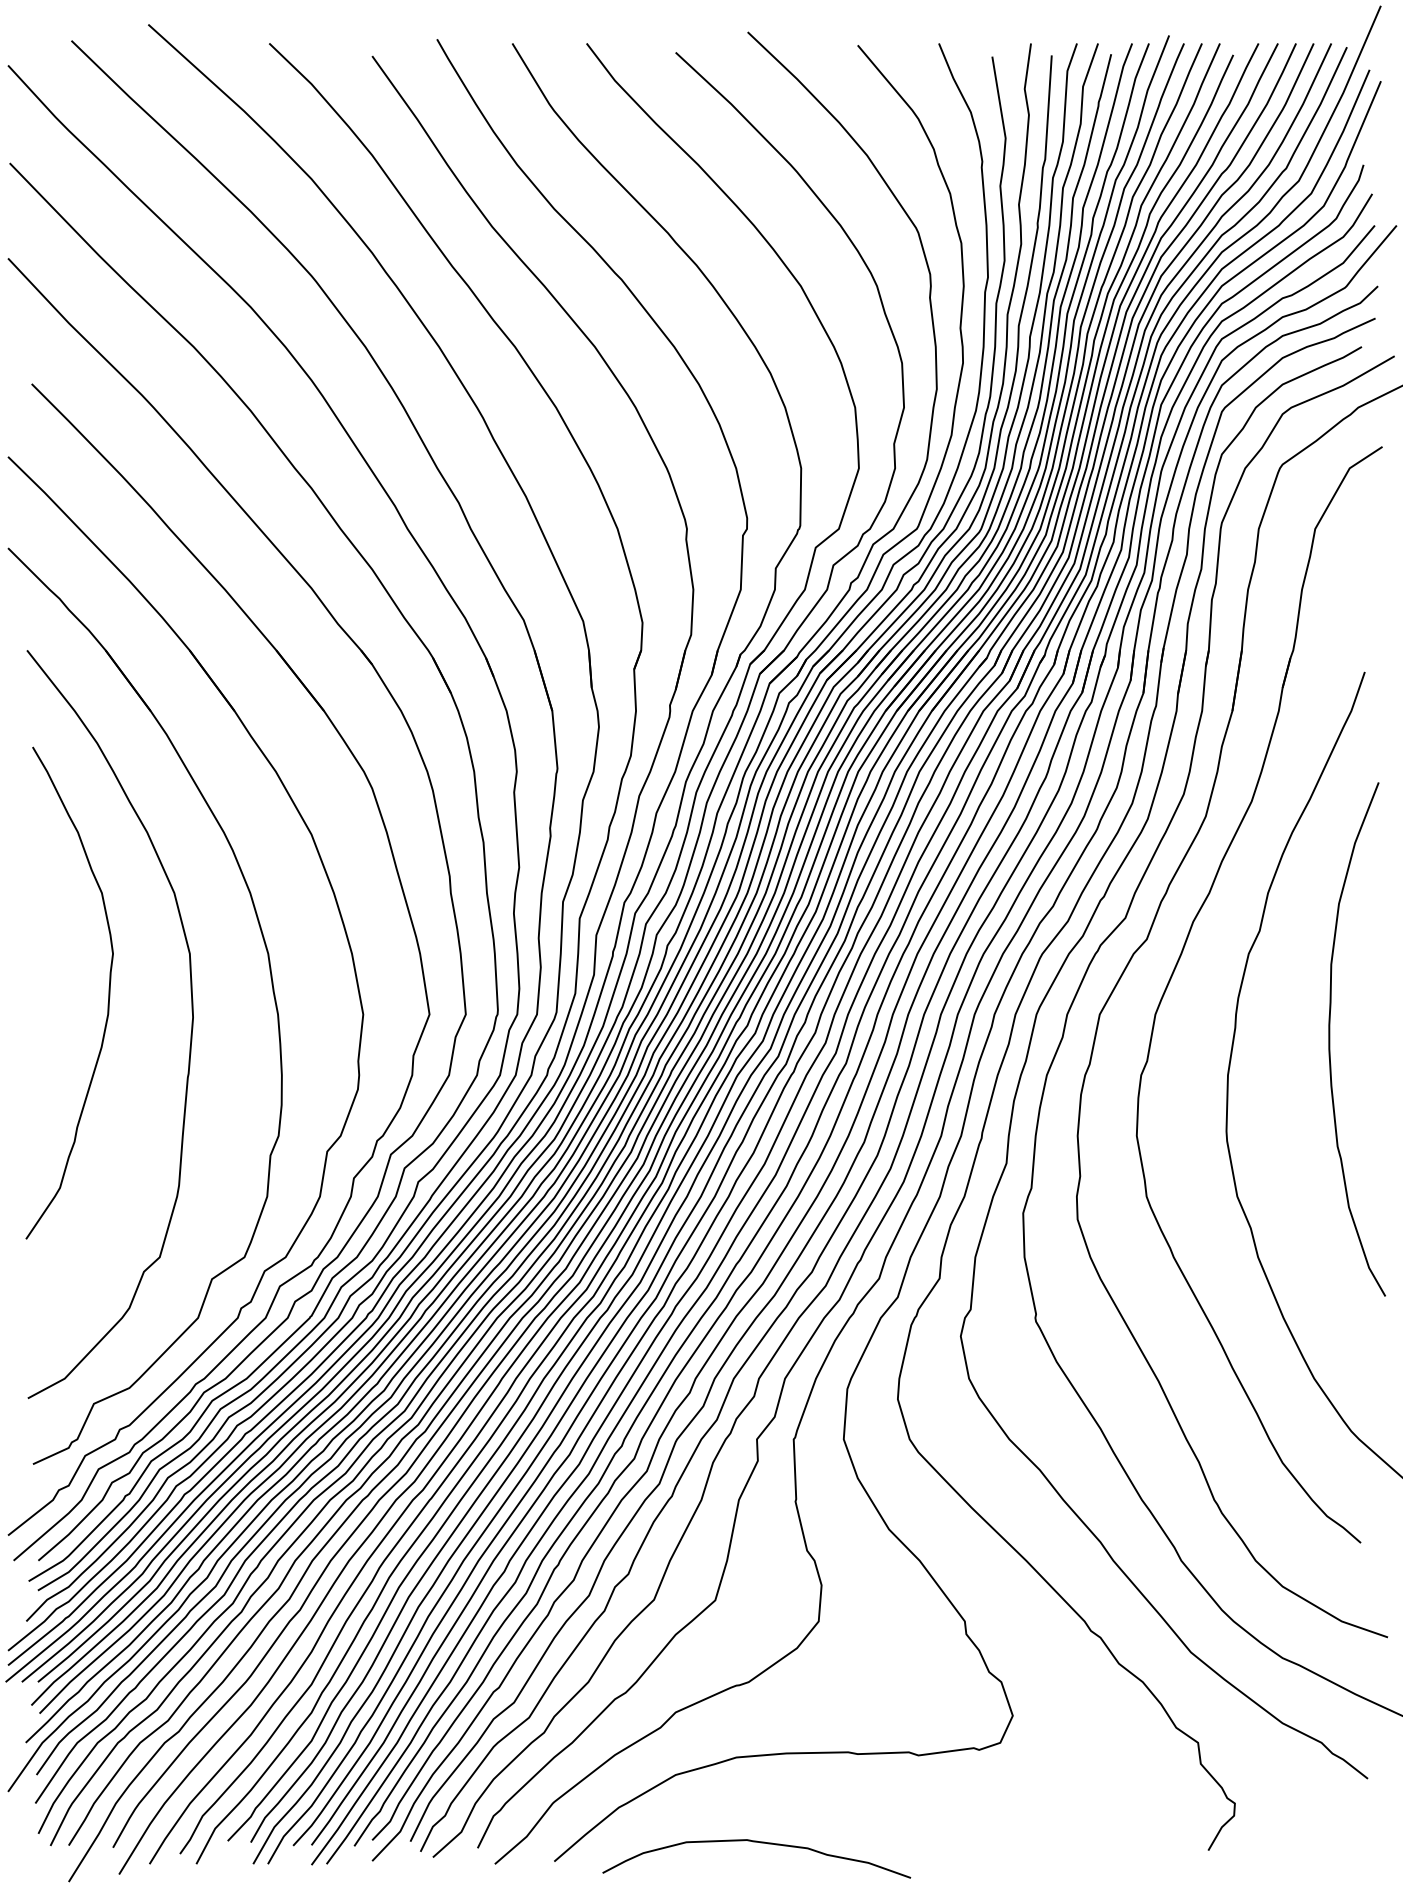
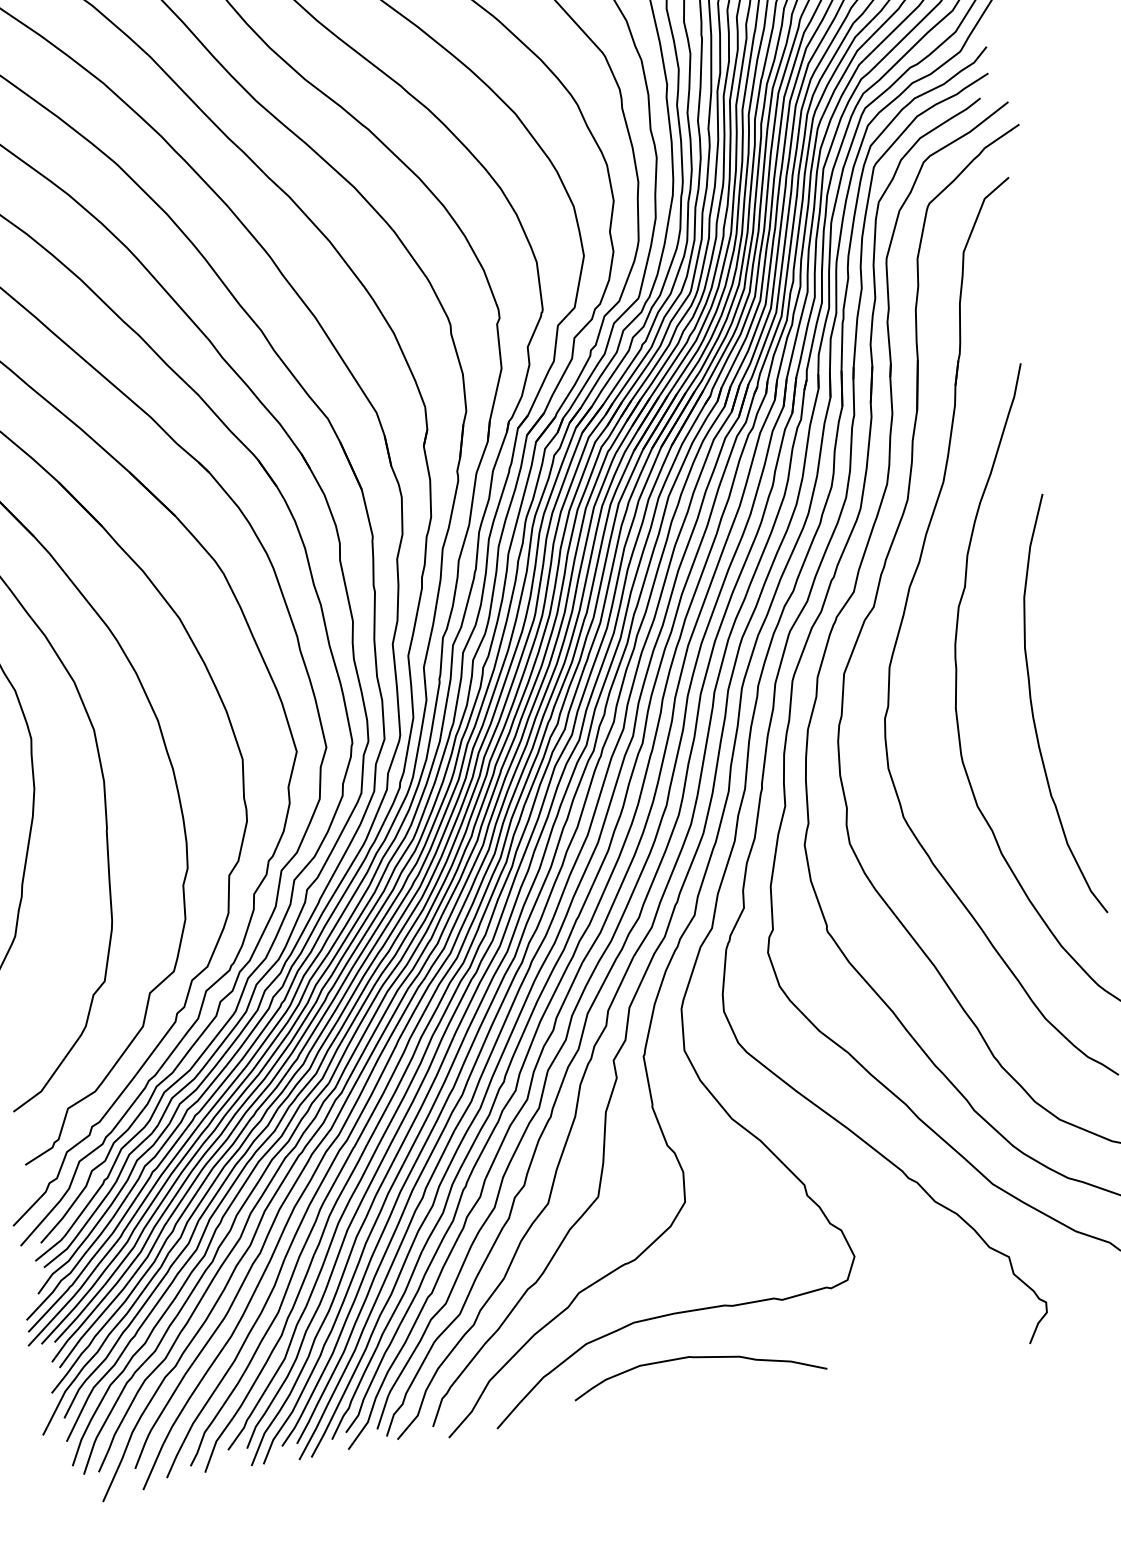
curve: (1330, 1039) -> (1033, 709), moved
curve: (760, 1843) -> (700, 1358), moved

